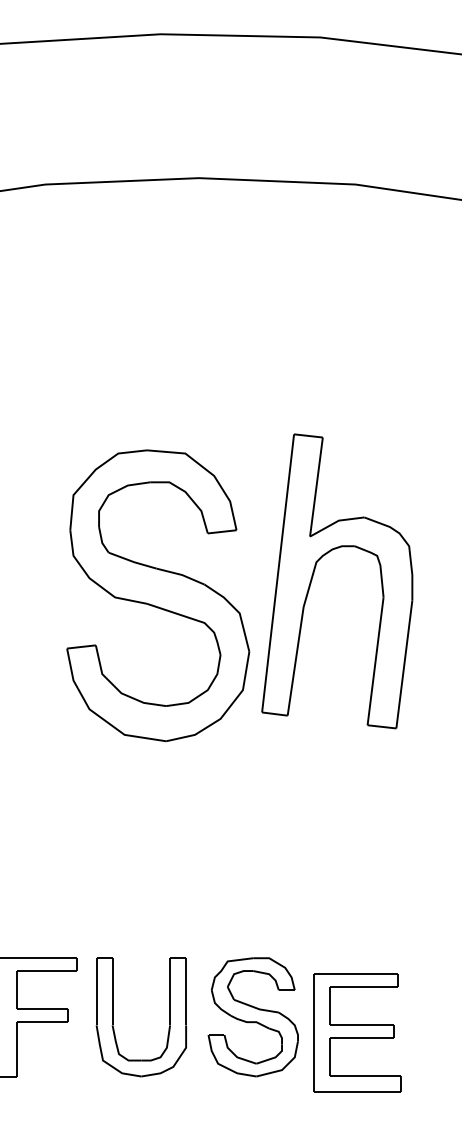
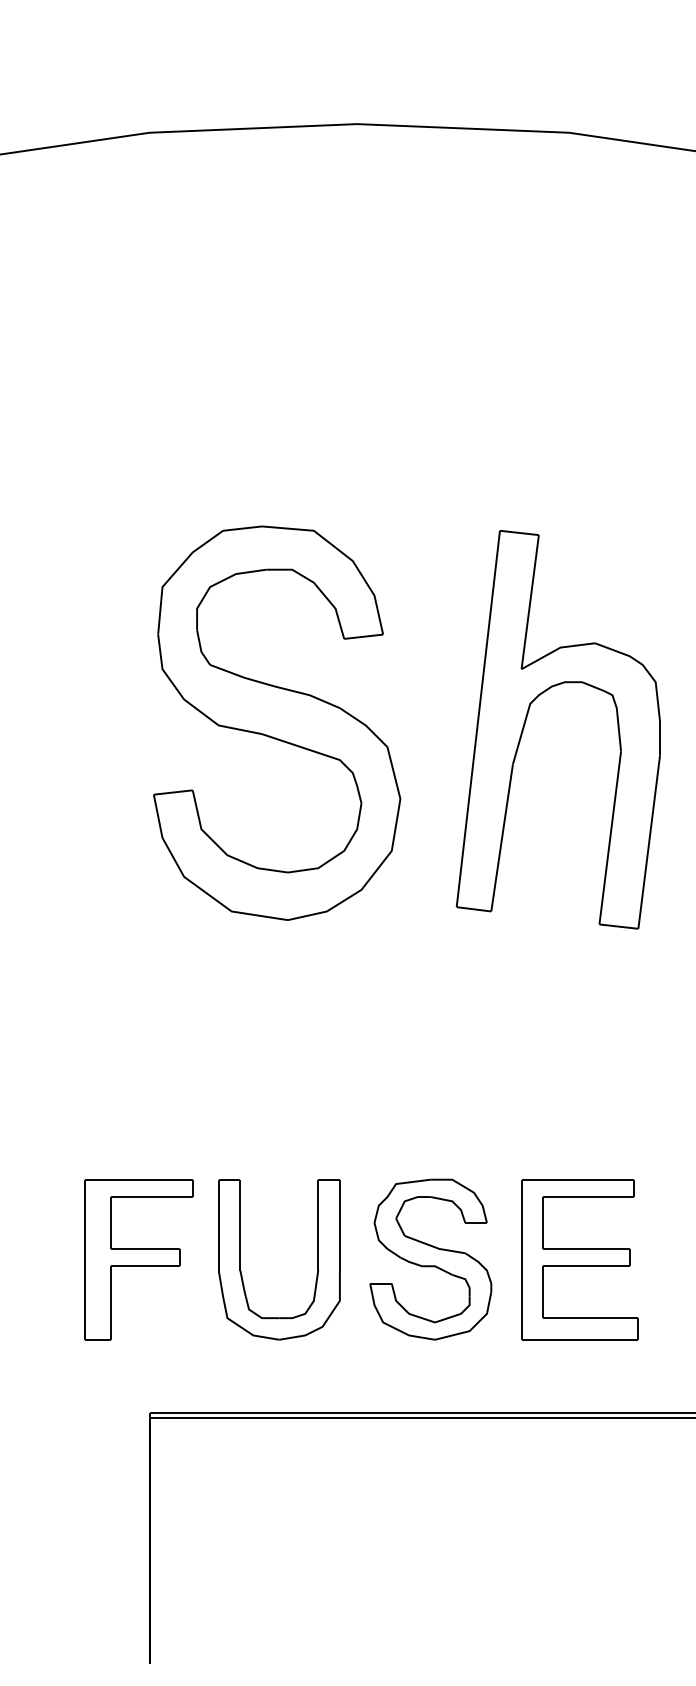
part: (313, 575) -> (526, 721), moved
part: (158, 595) -> (277, 722), moved
part: (357, 1032) -> (579, 1259), moved

